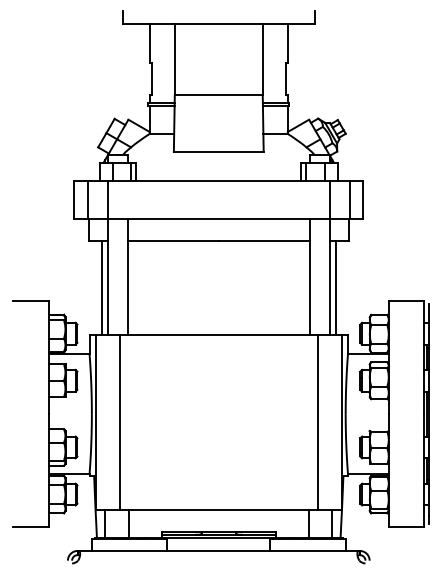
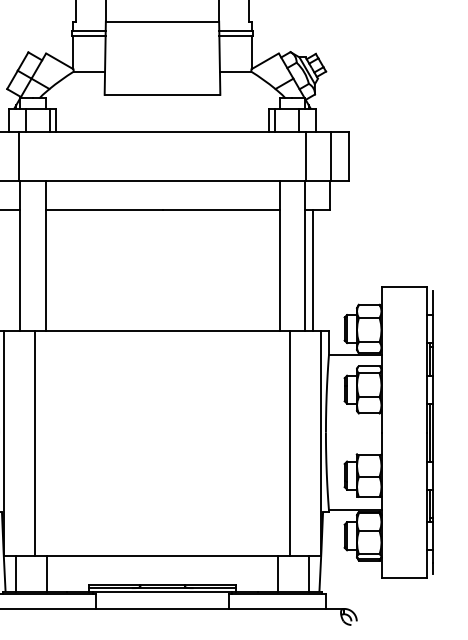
line: (101, 288) -> (11, 270), removed

